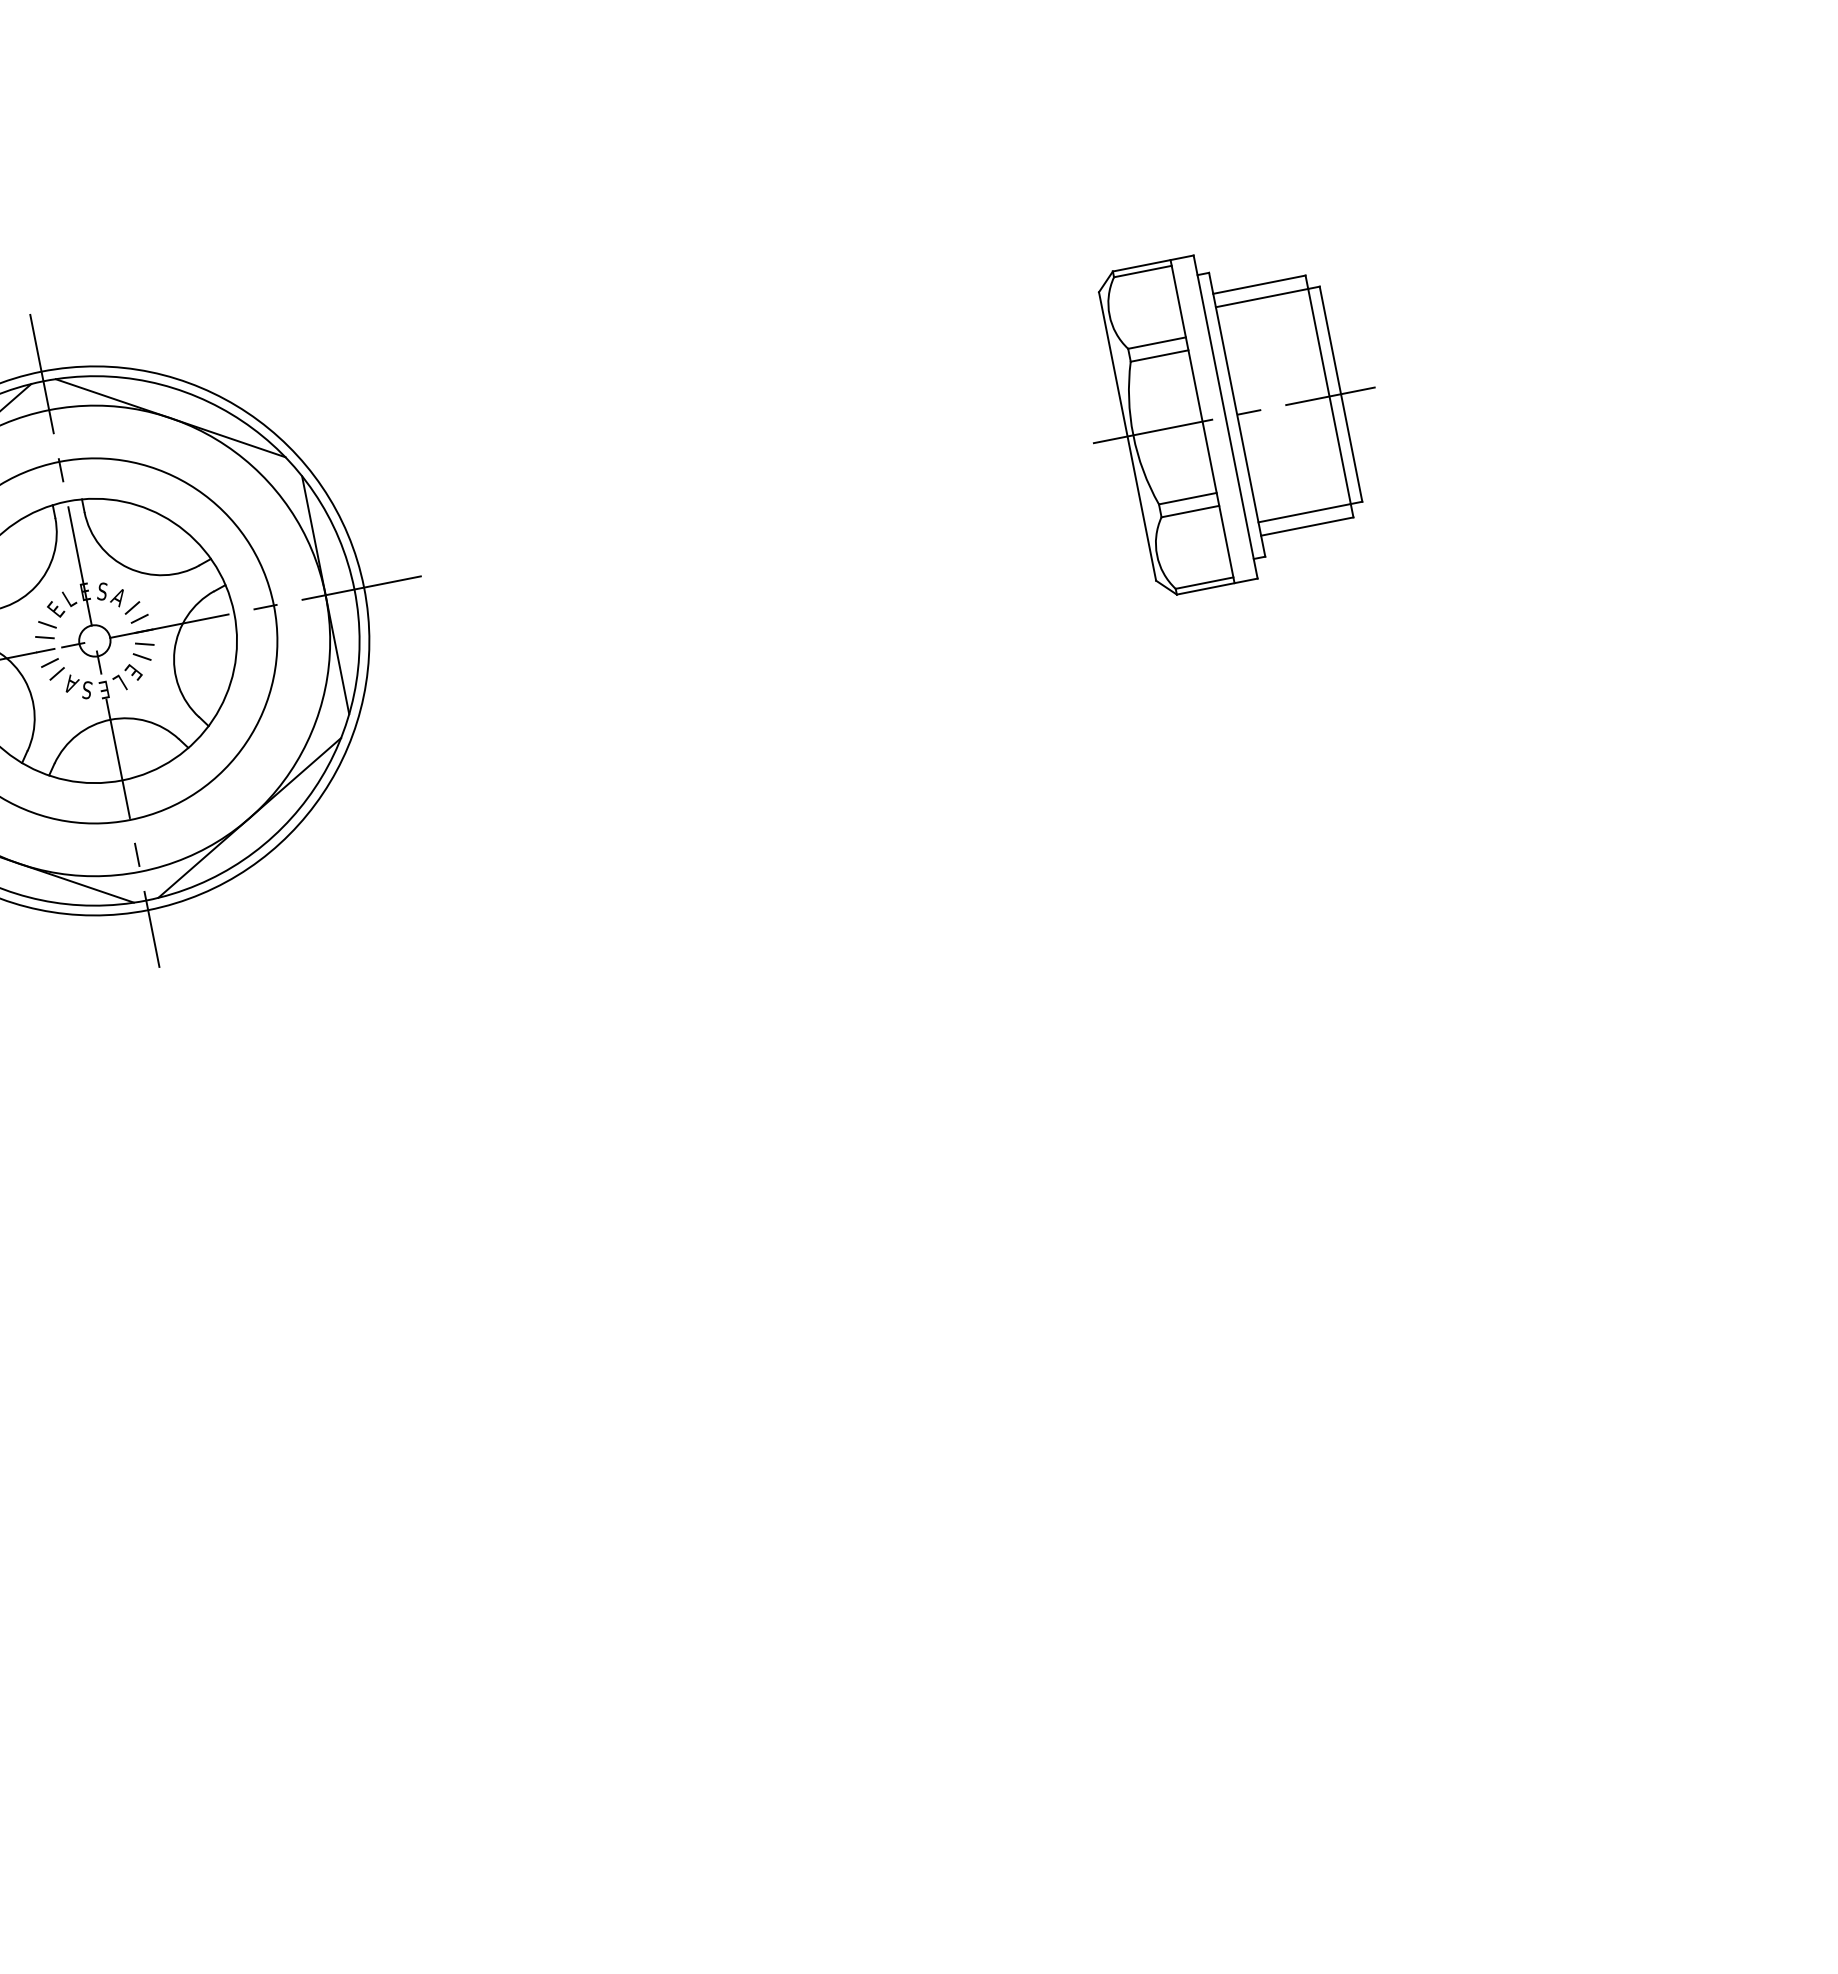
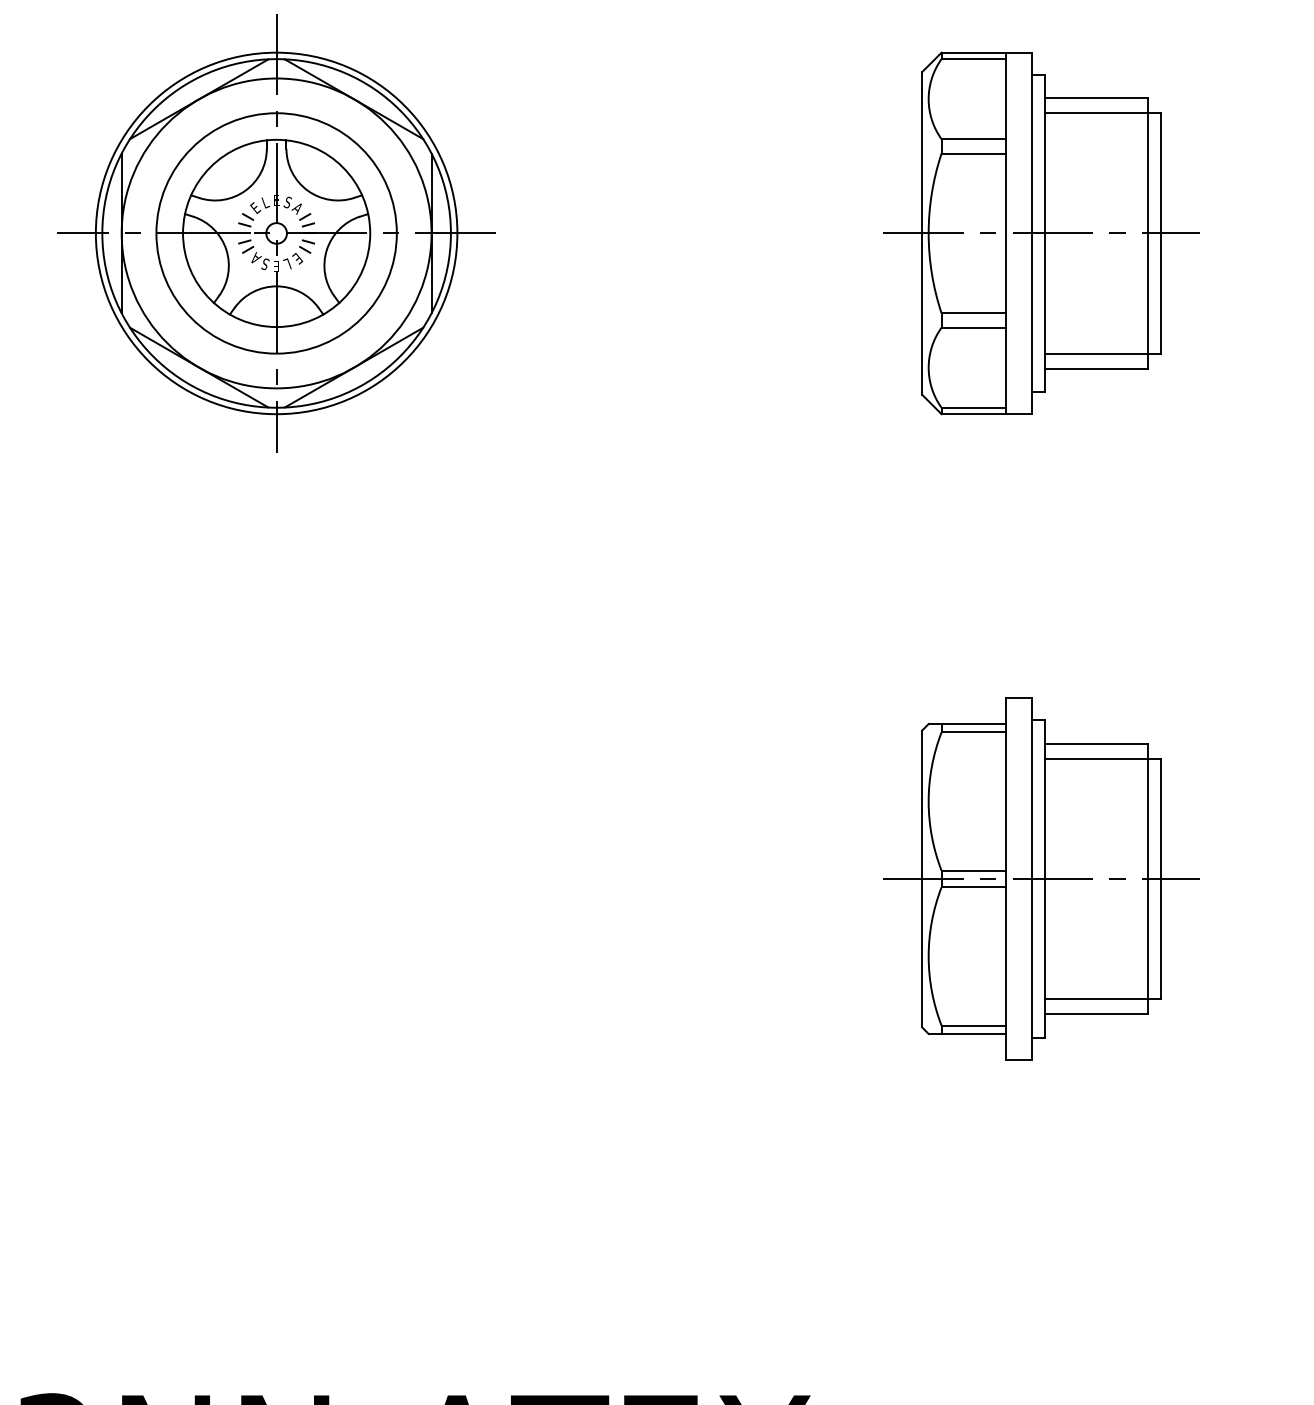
part: (1234, 415) -> (1041, 233), size x1.67
part: (1424, 1376) -> (1041, 878), added

